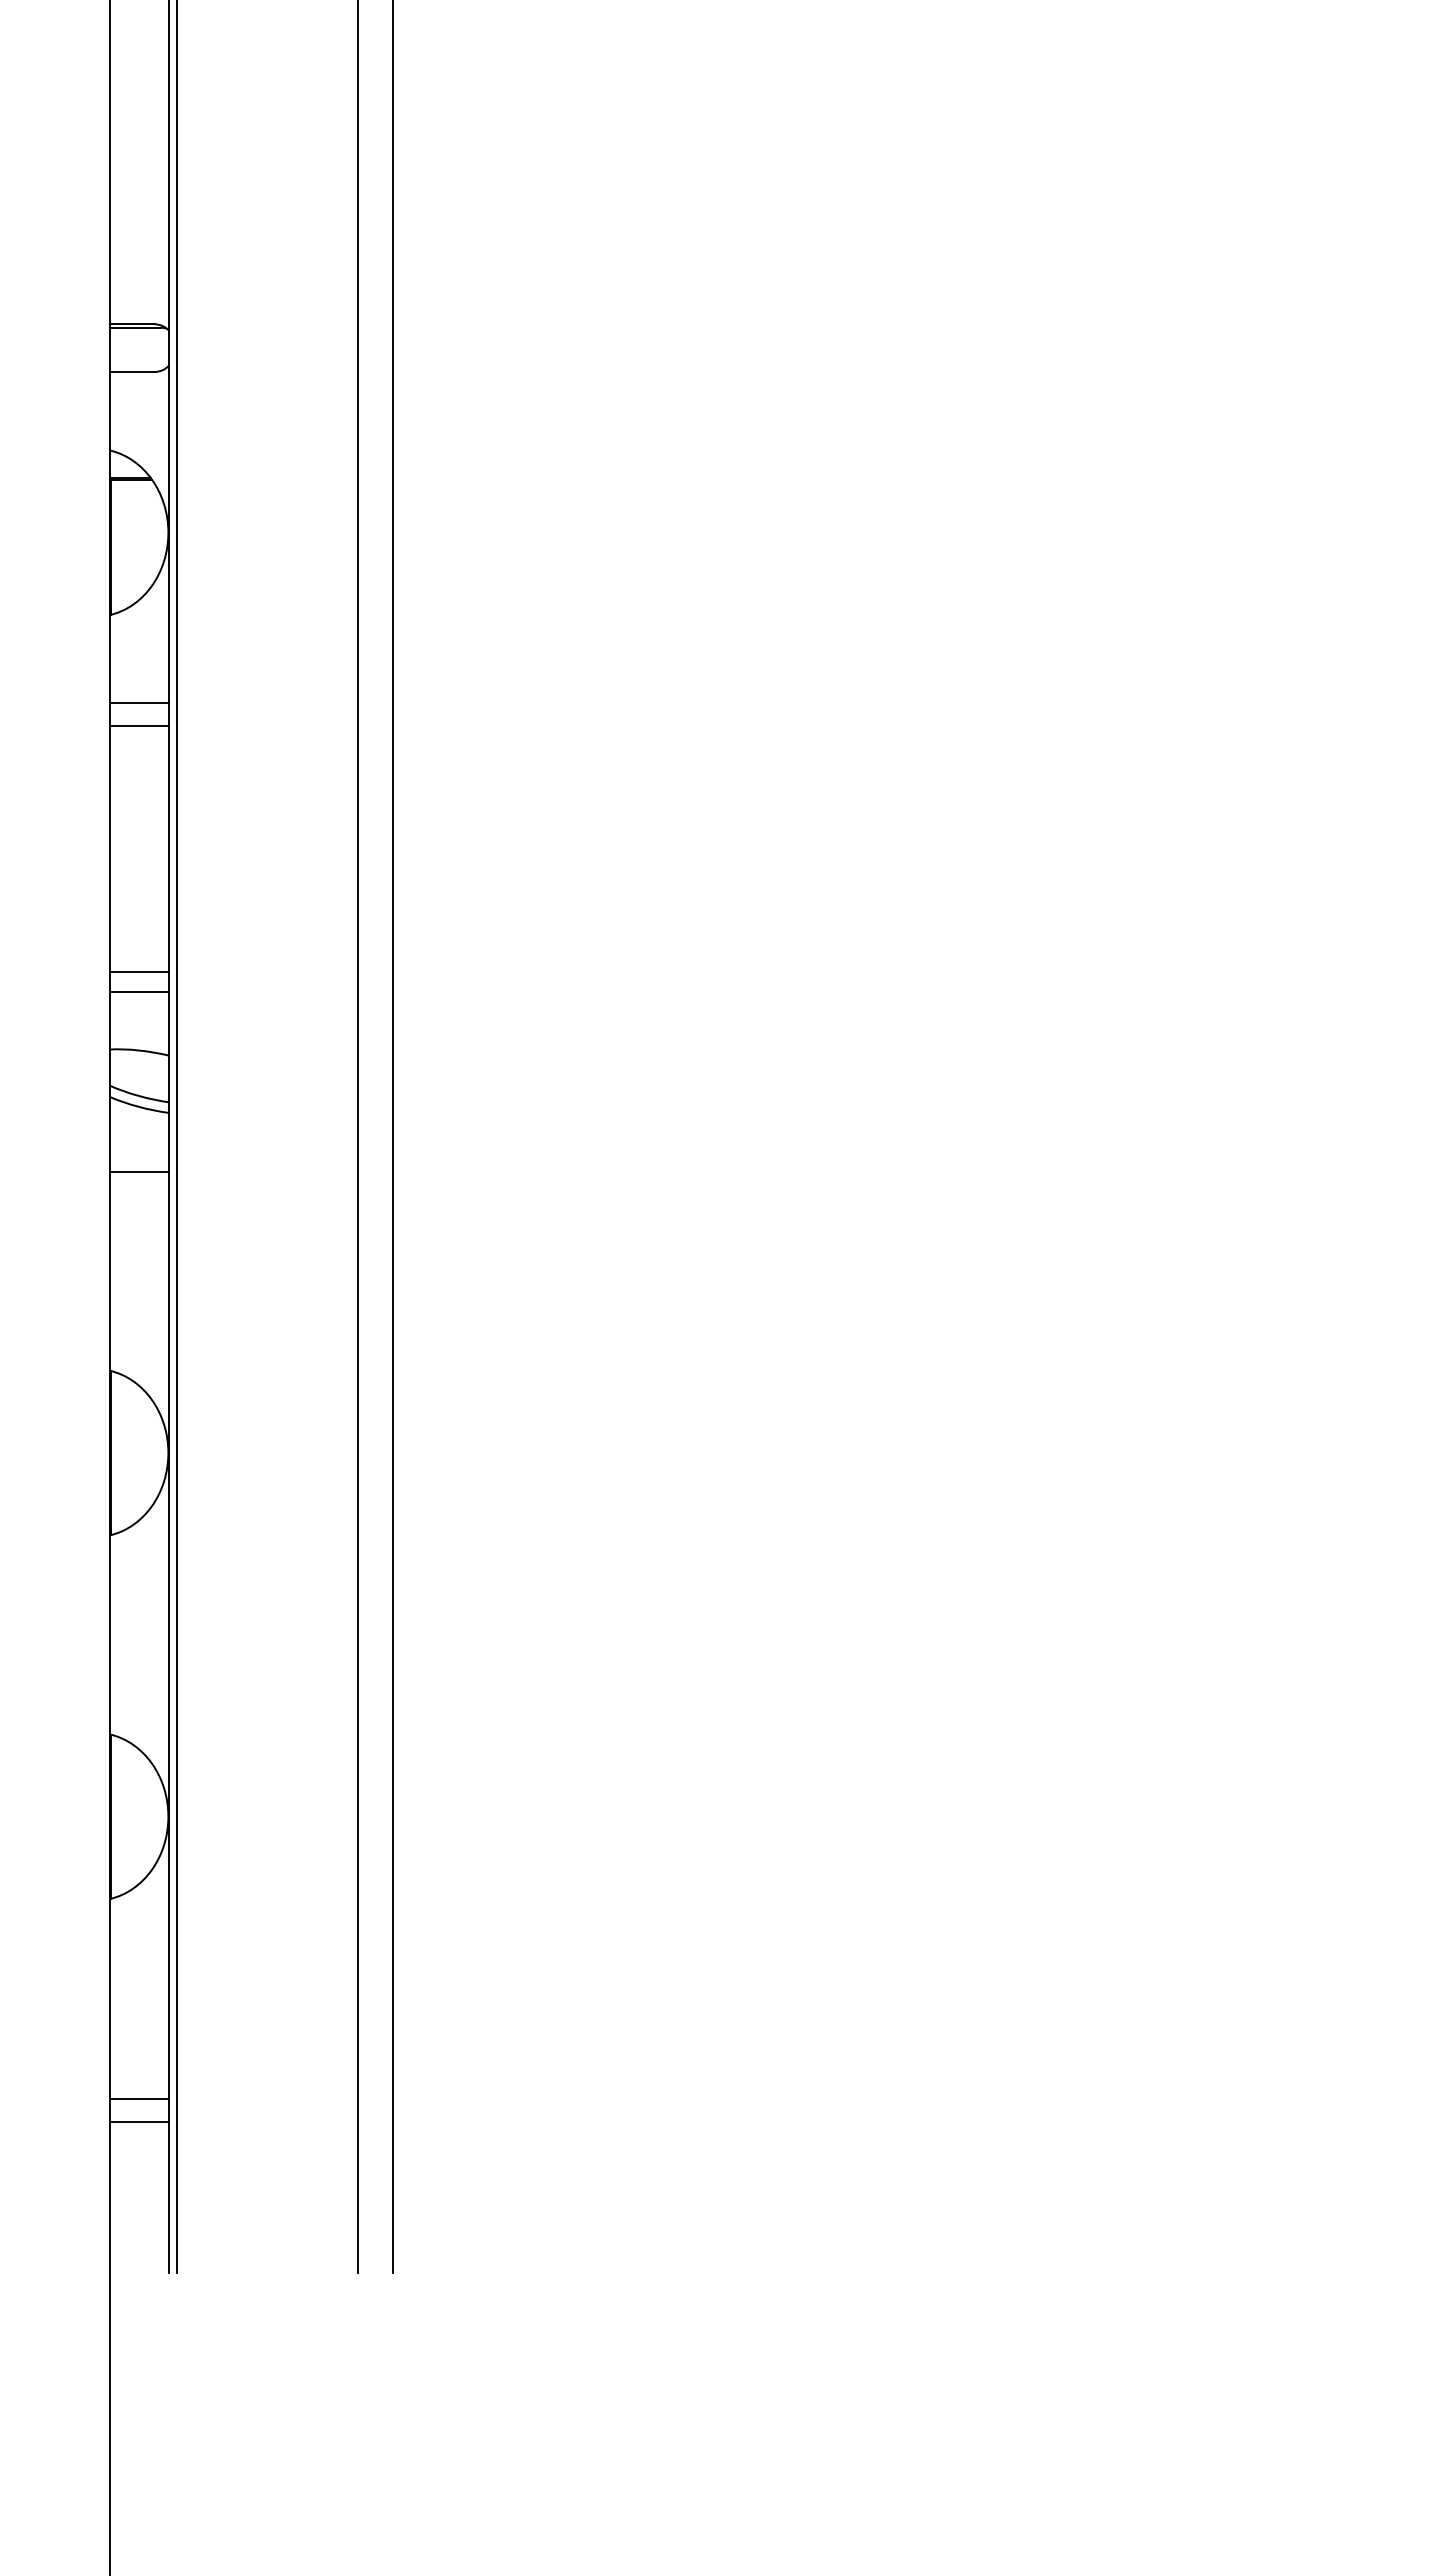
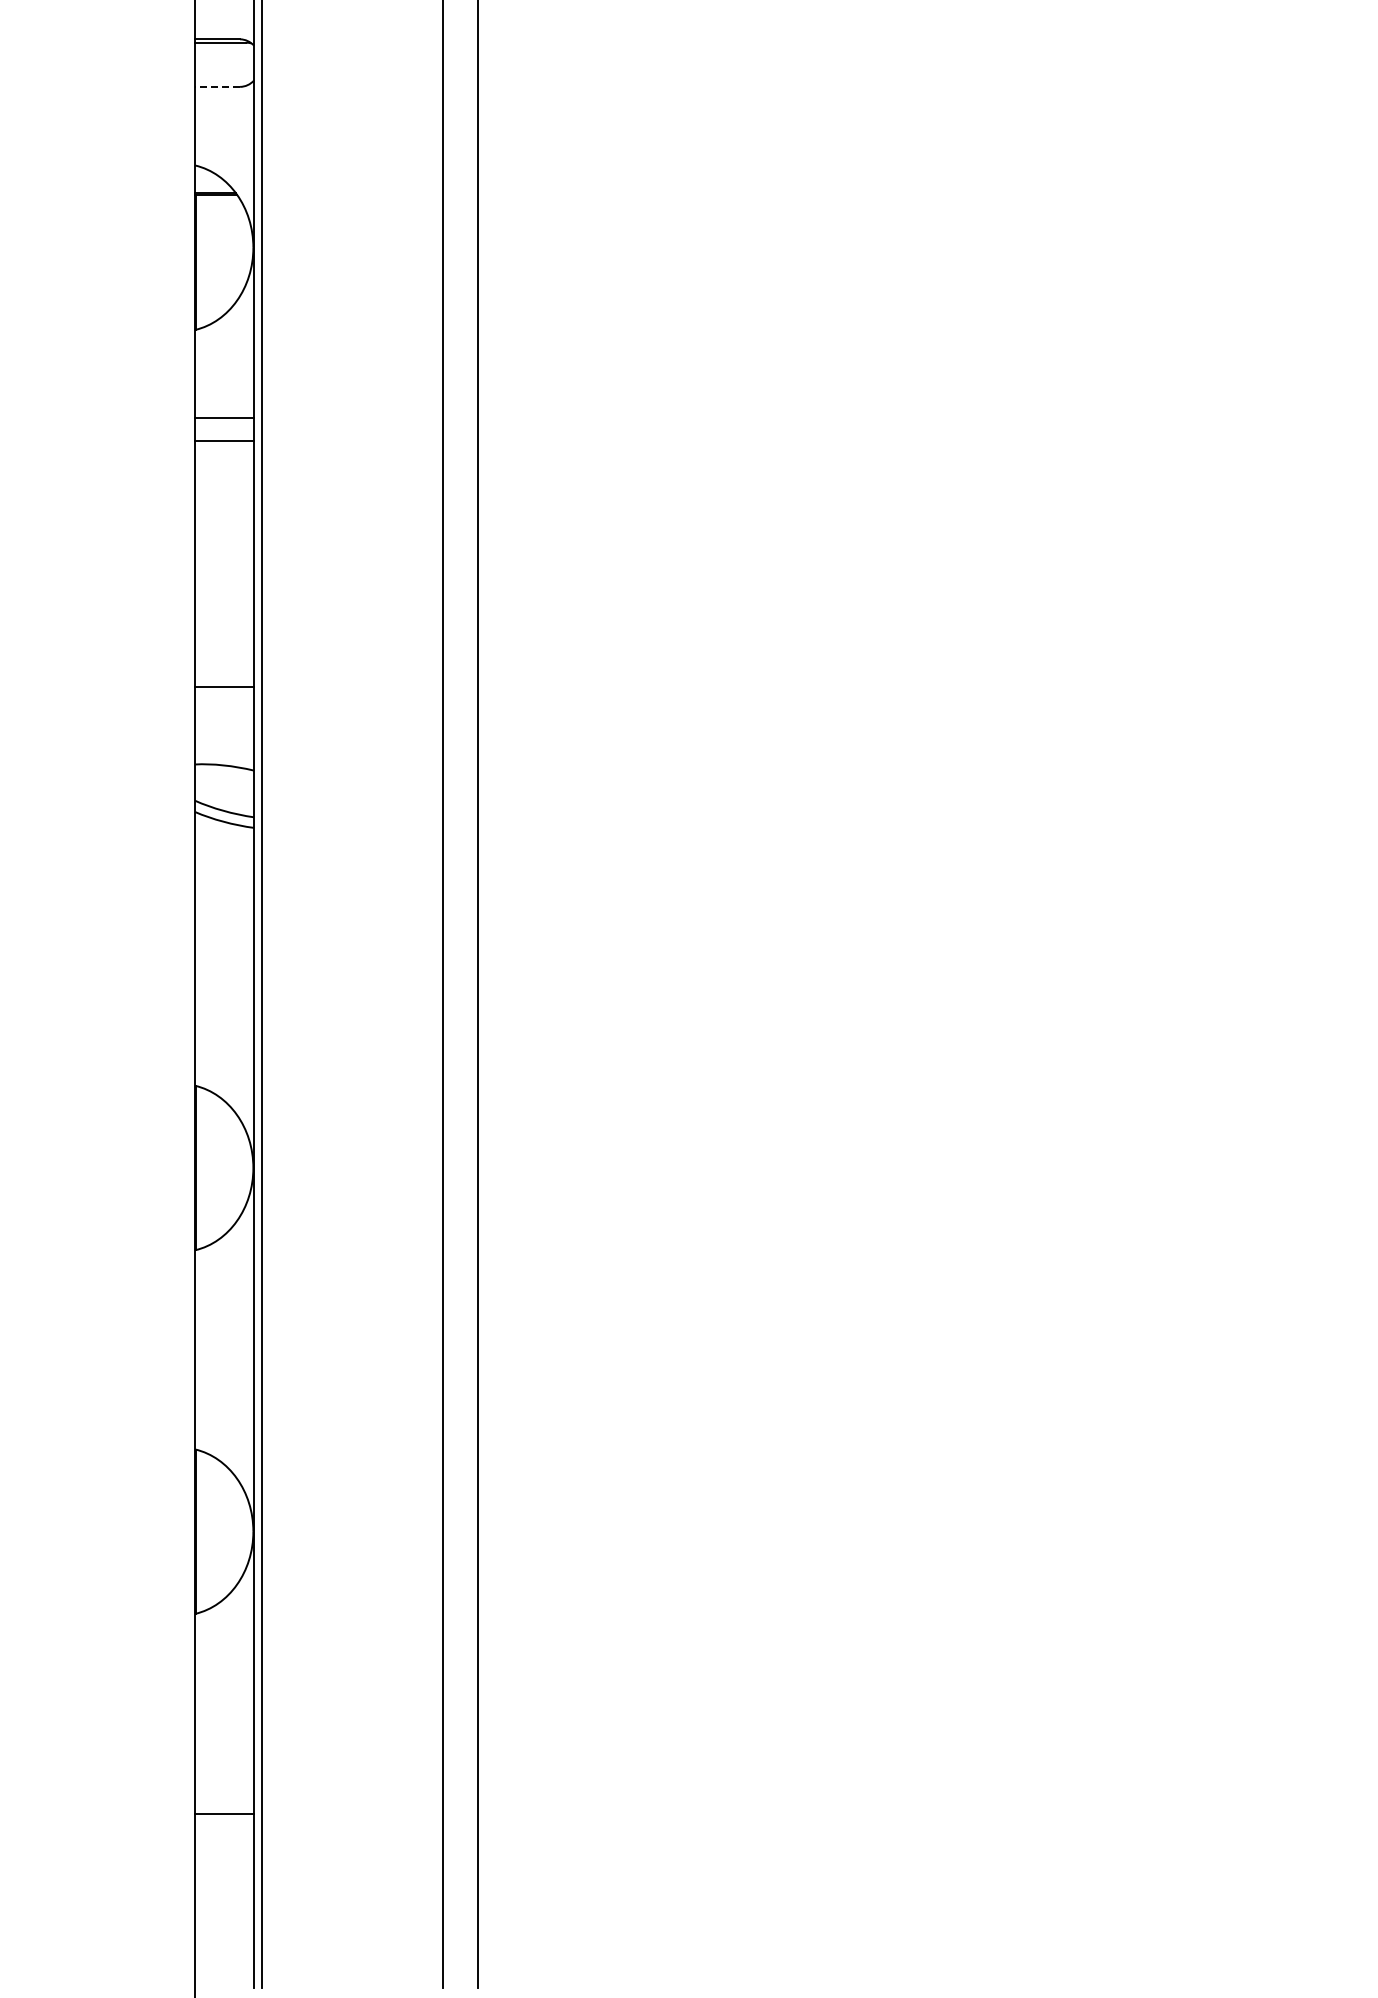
line: (132, 371) -> (217, 86), solid -> dashed
line: (139, 992) -> (224, 707), removed
line: (139, 1171) -> (224, 886), removed
line: (139, 2121) -> (224, 1836), removed

